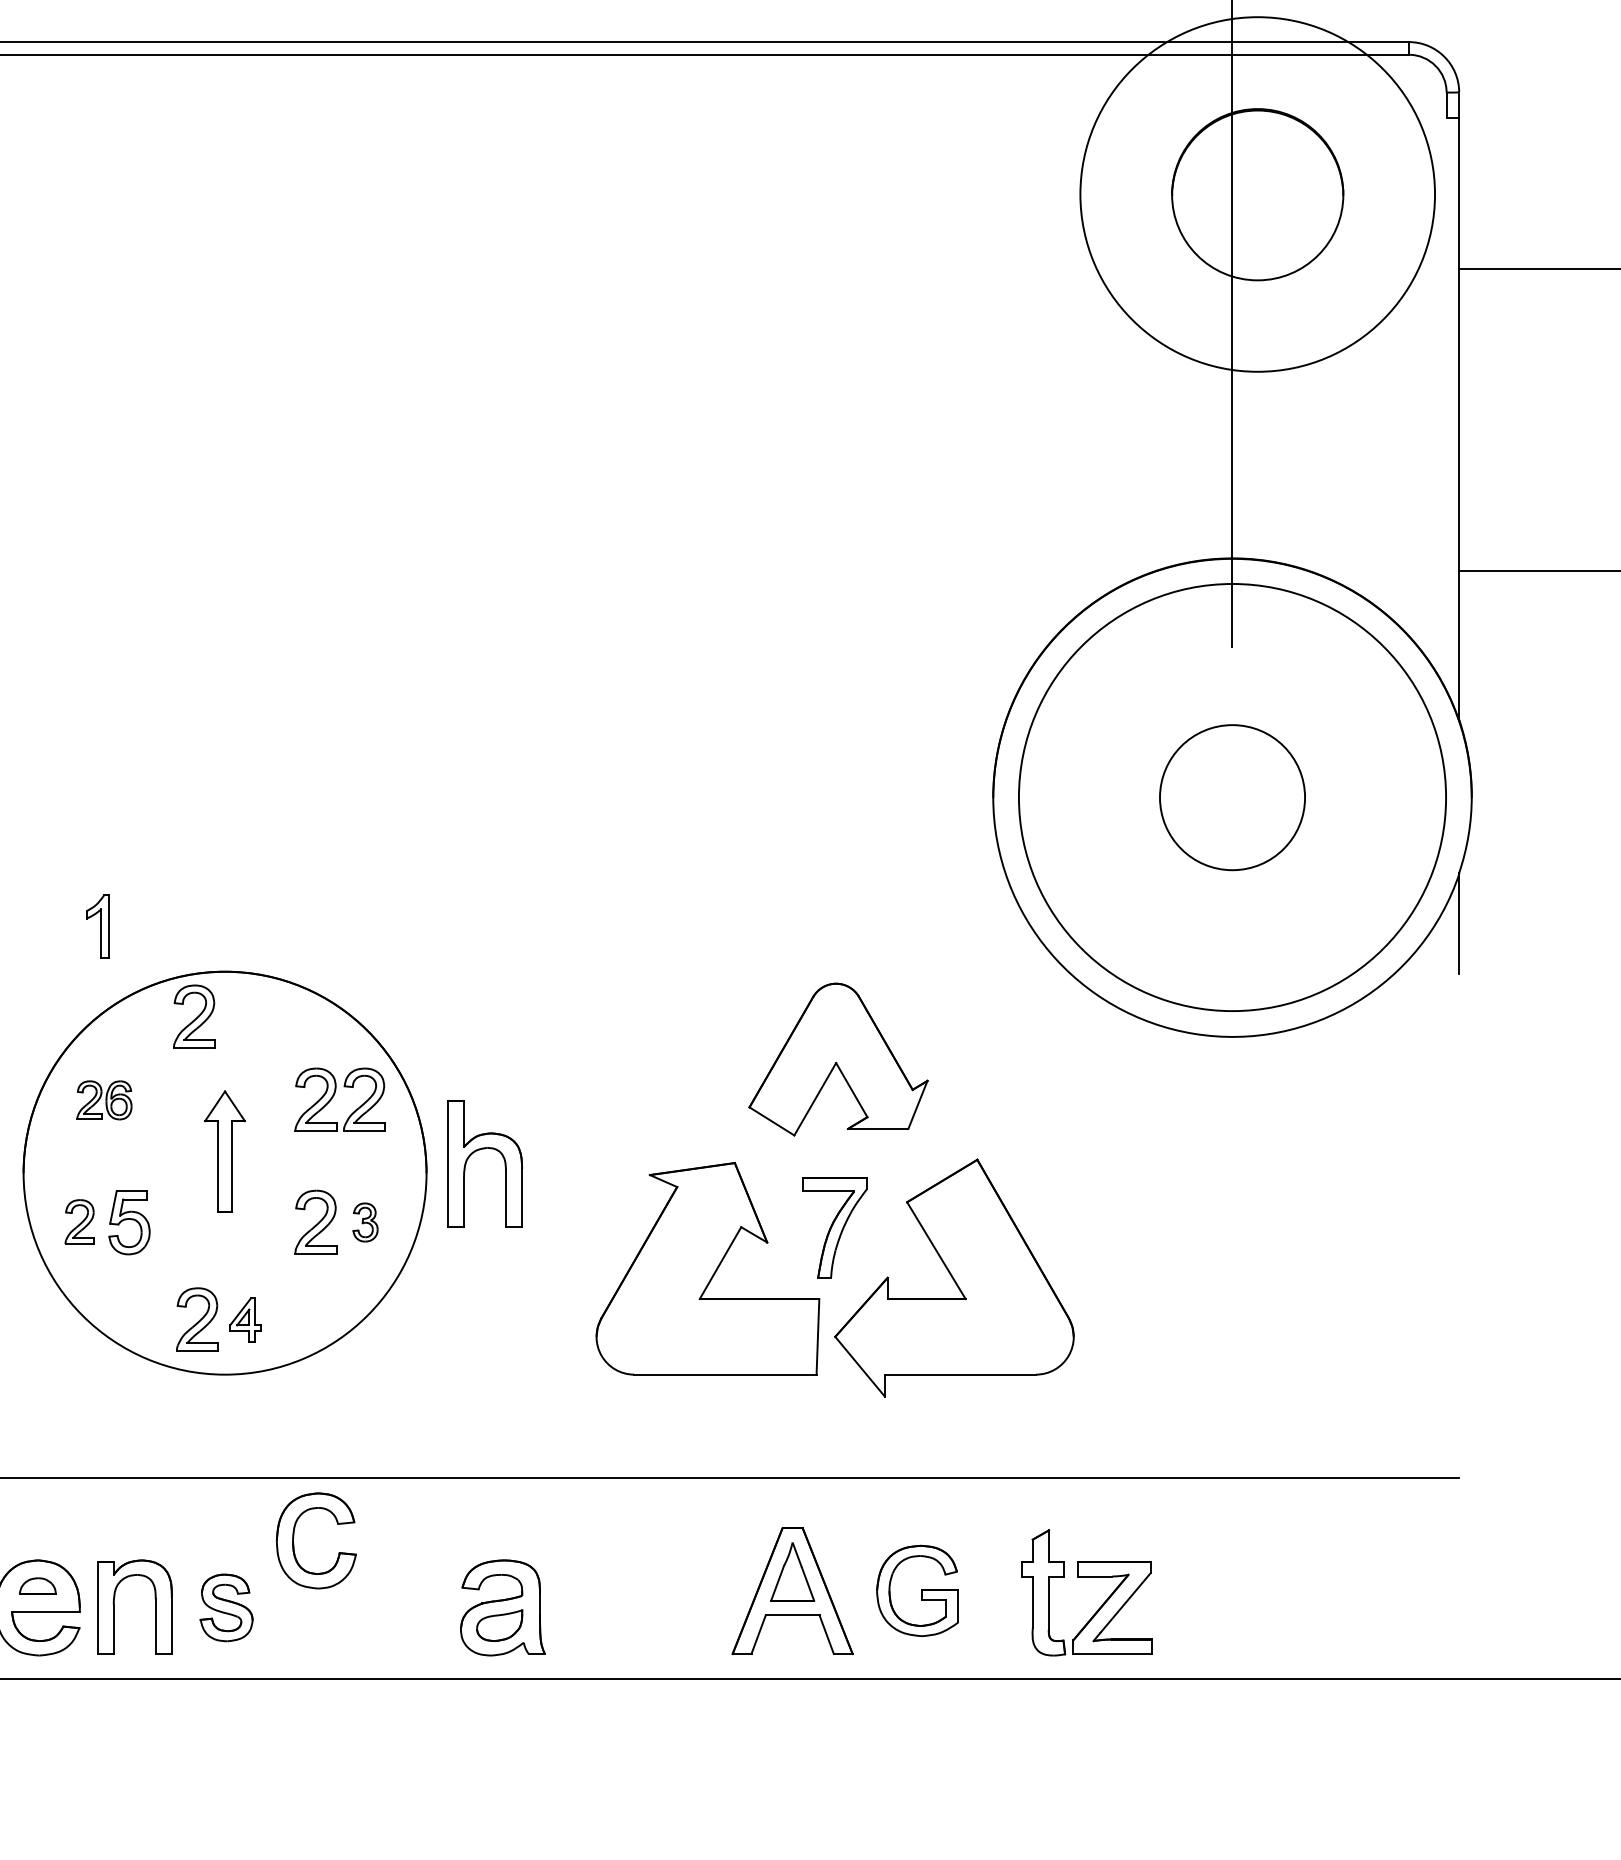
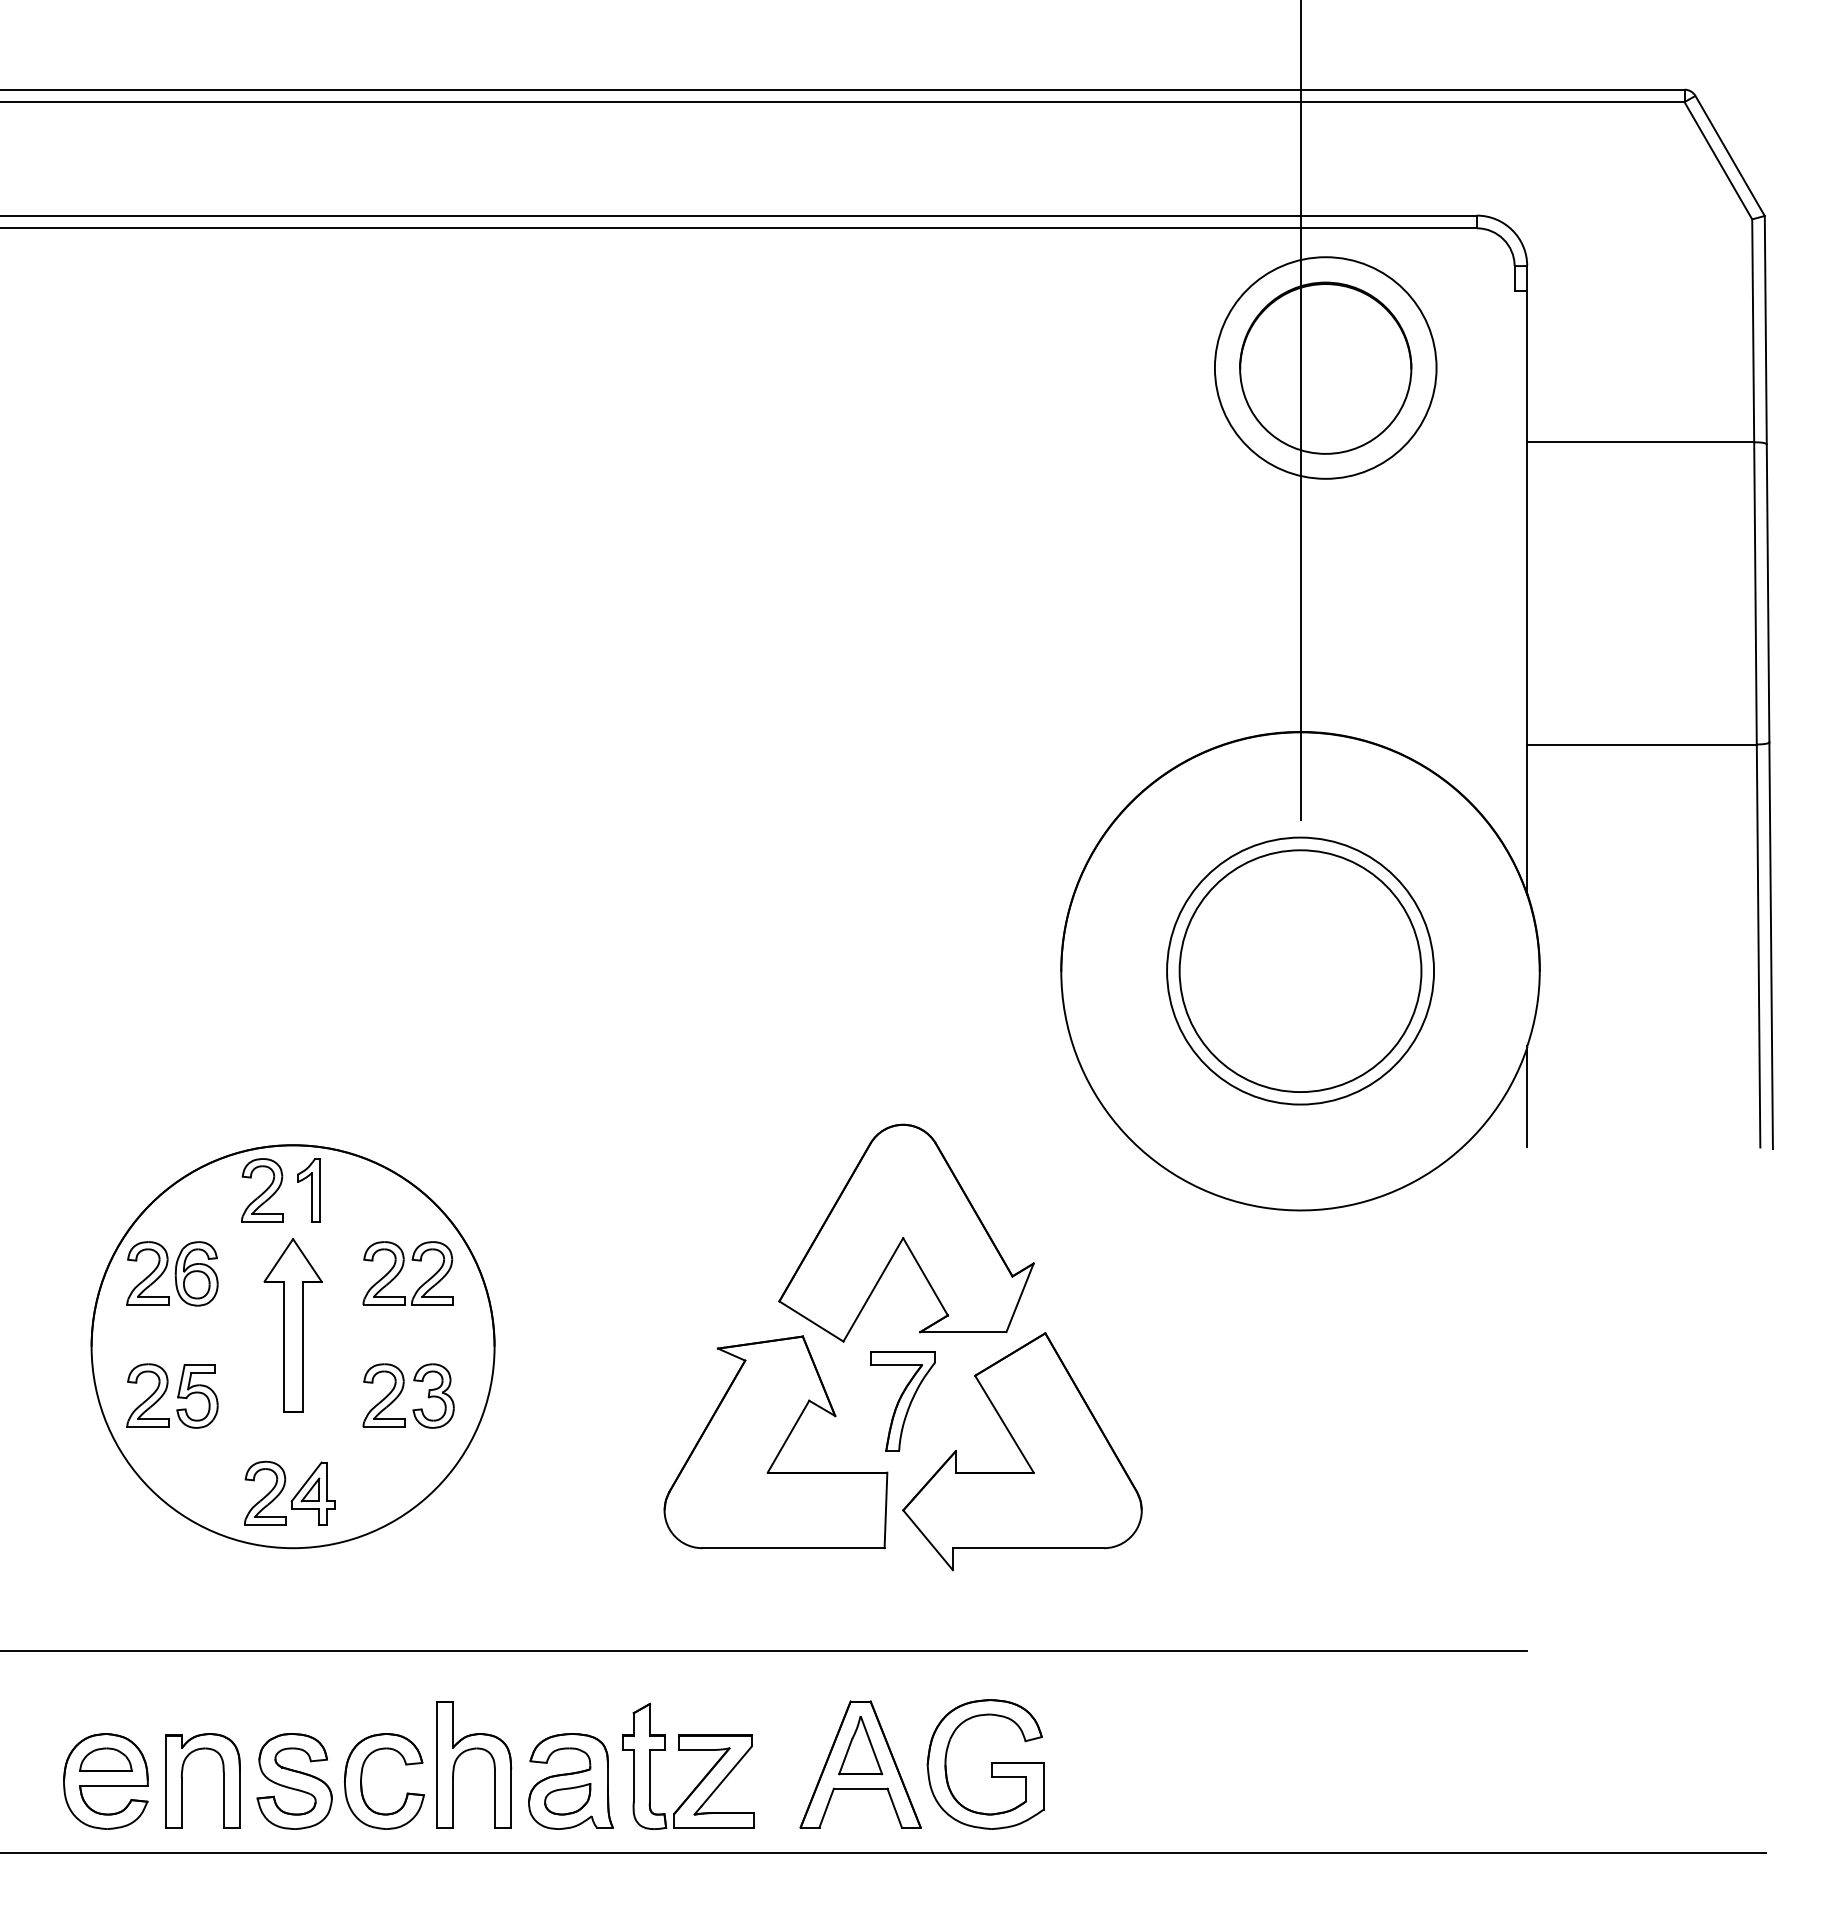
circle: (1257, 193) -> (1325, 367), size x0.62
circle: (1232, 796) -> (1300, 970), size x0.62
circle: (1232, 797) -> (1300, 971), size x1.67
part: (97, 926) -> (308, 1190), moved
part: (838, 1058) -> (906, 1232), size x1.43
part: (104, 1099) -> (172, 1273), size x1.67
part: (482, 1149) -> (471, 1750), moved
part: (224, 1151) -> (292, 1325), size x1.43
part: (79, 1221) -> (147, 1395), size x1.43
part: (365, 1221) -> (433, 1395), size x1.67
part: (244, 1319) -> (312, 1493), size x1.43
part: (294, 1543) -> (362, 1784), moved
part: (1087, 1576) -> (688, 1750), moved
part: (37, 1585) -> (105, 1759), size x1.43
part: (917, 1590) -> (985, 1764), size x1.43
part: (226, 1607) -> (294, 1781), size x1.43

